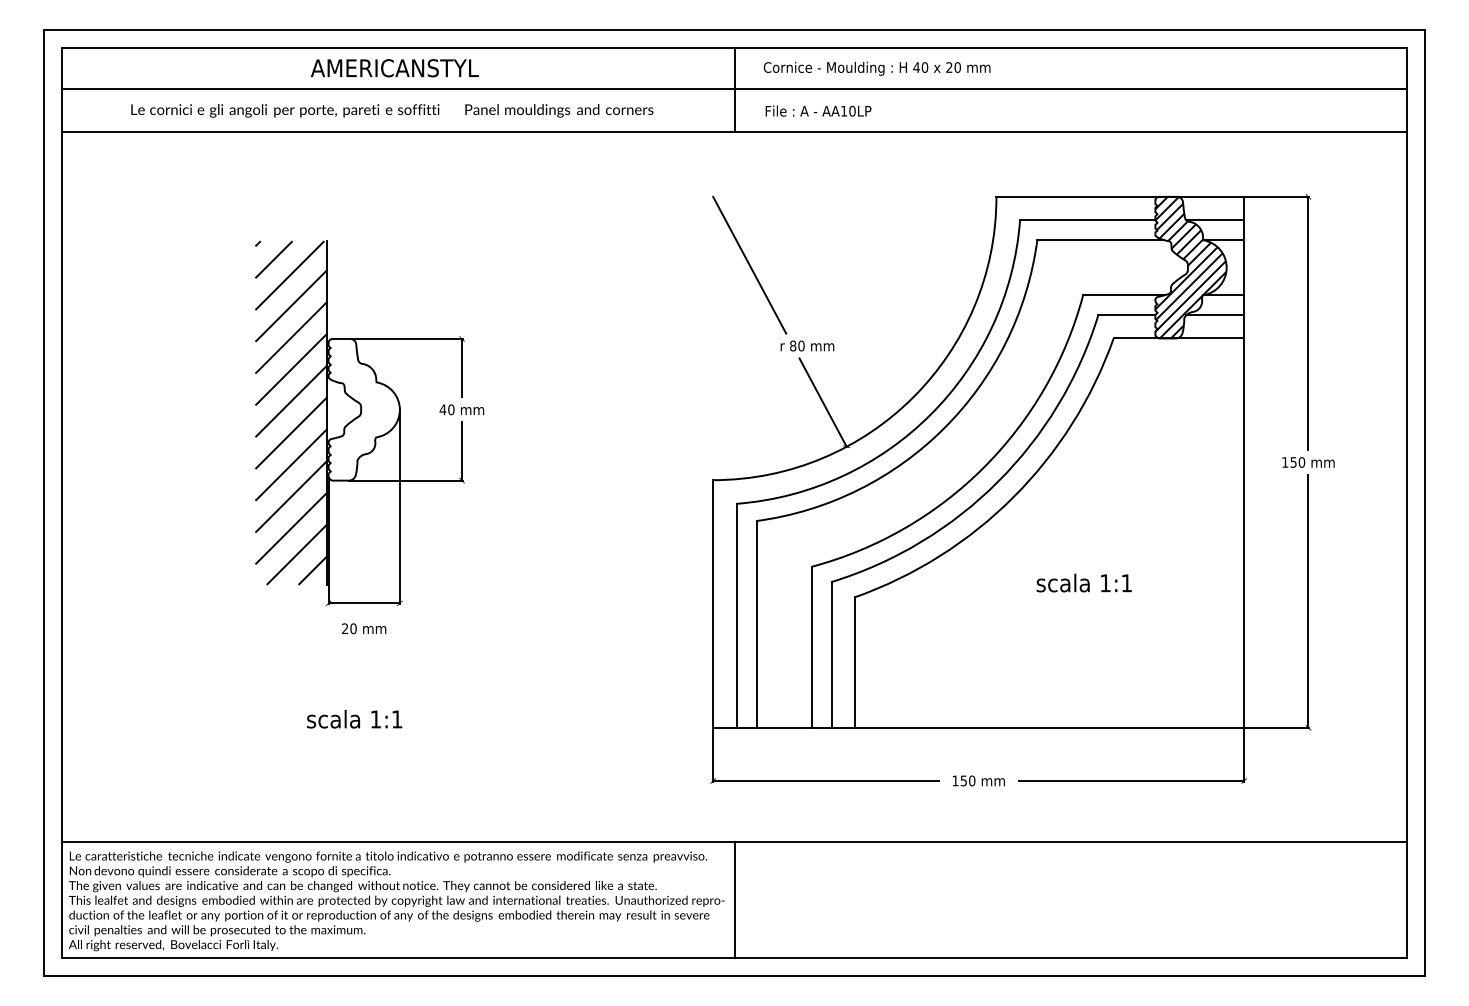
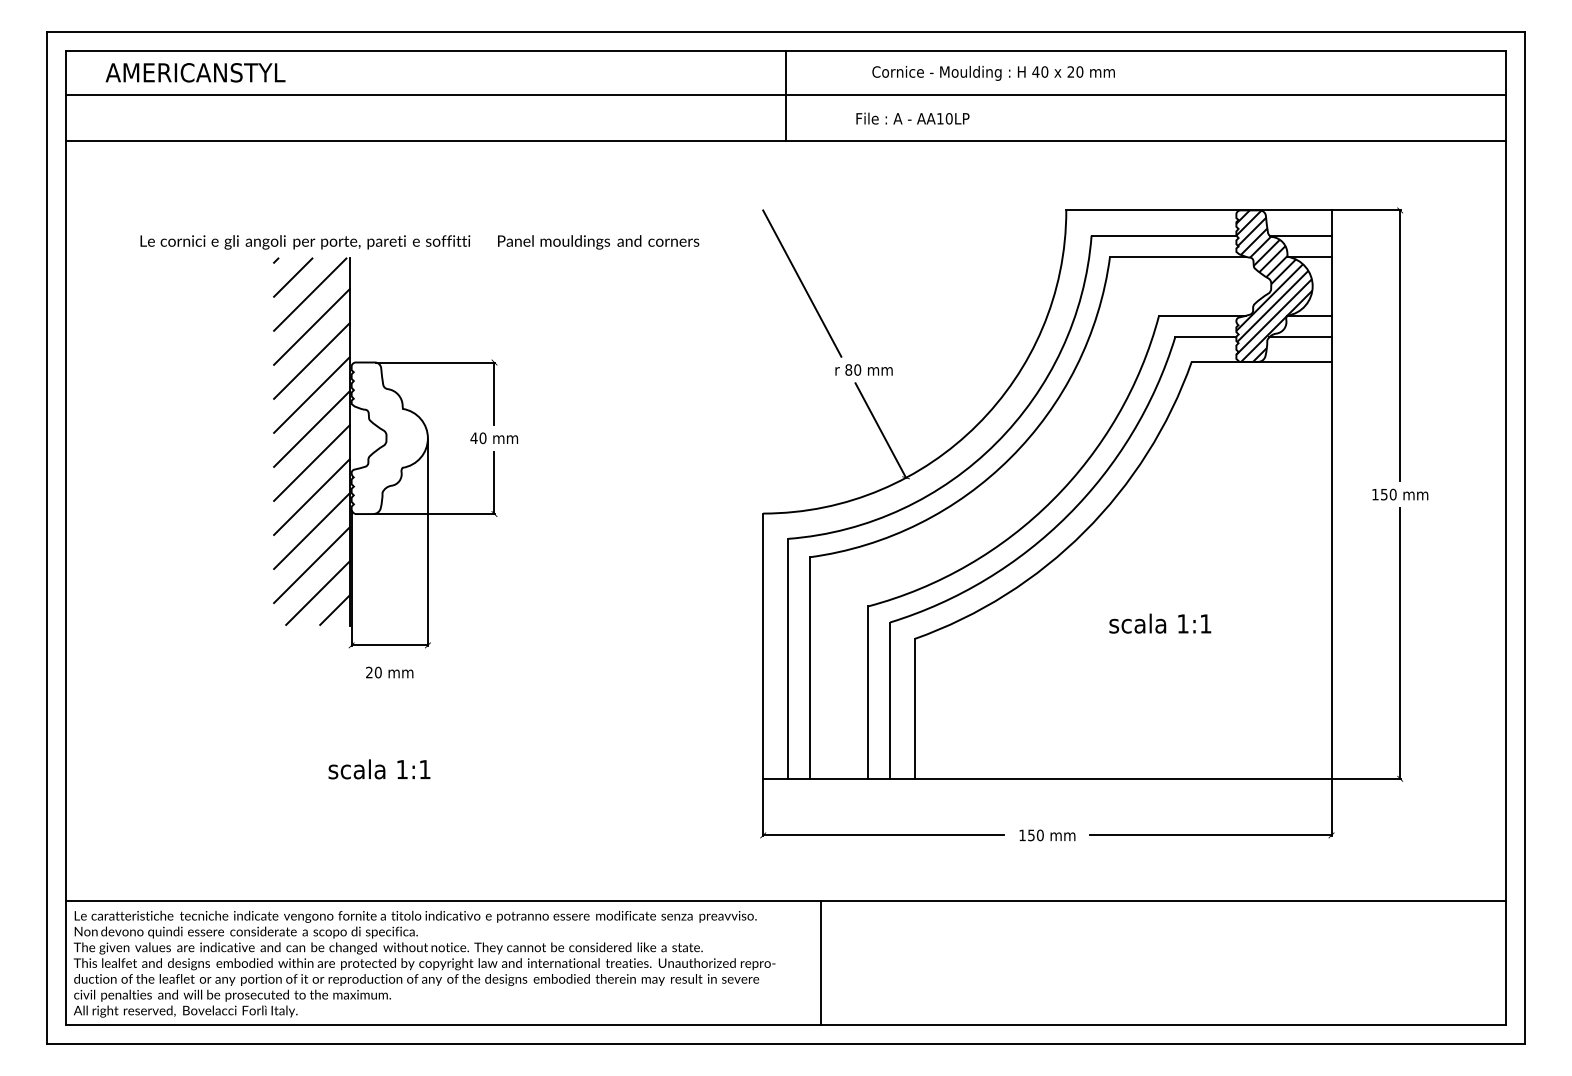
text: (394, 67) -> (195, 72), moved
text: (877, 67) -> (993, 72), moved
text: (392, 110) -> (419, 242), moved
text: (818, 110) -> (912, 118), moved
line: (734, 899) -> (821, 962), moved

